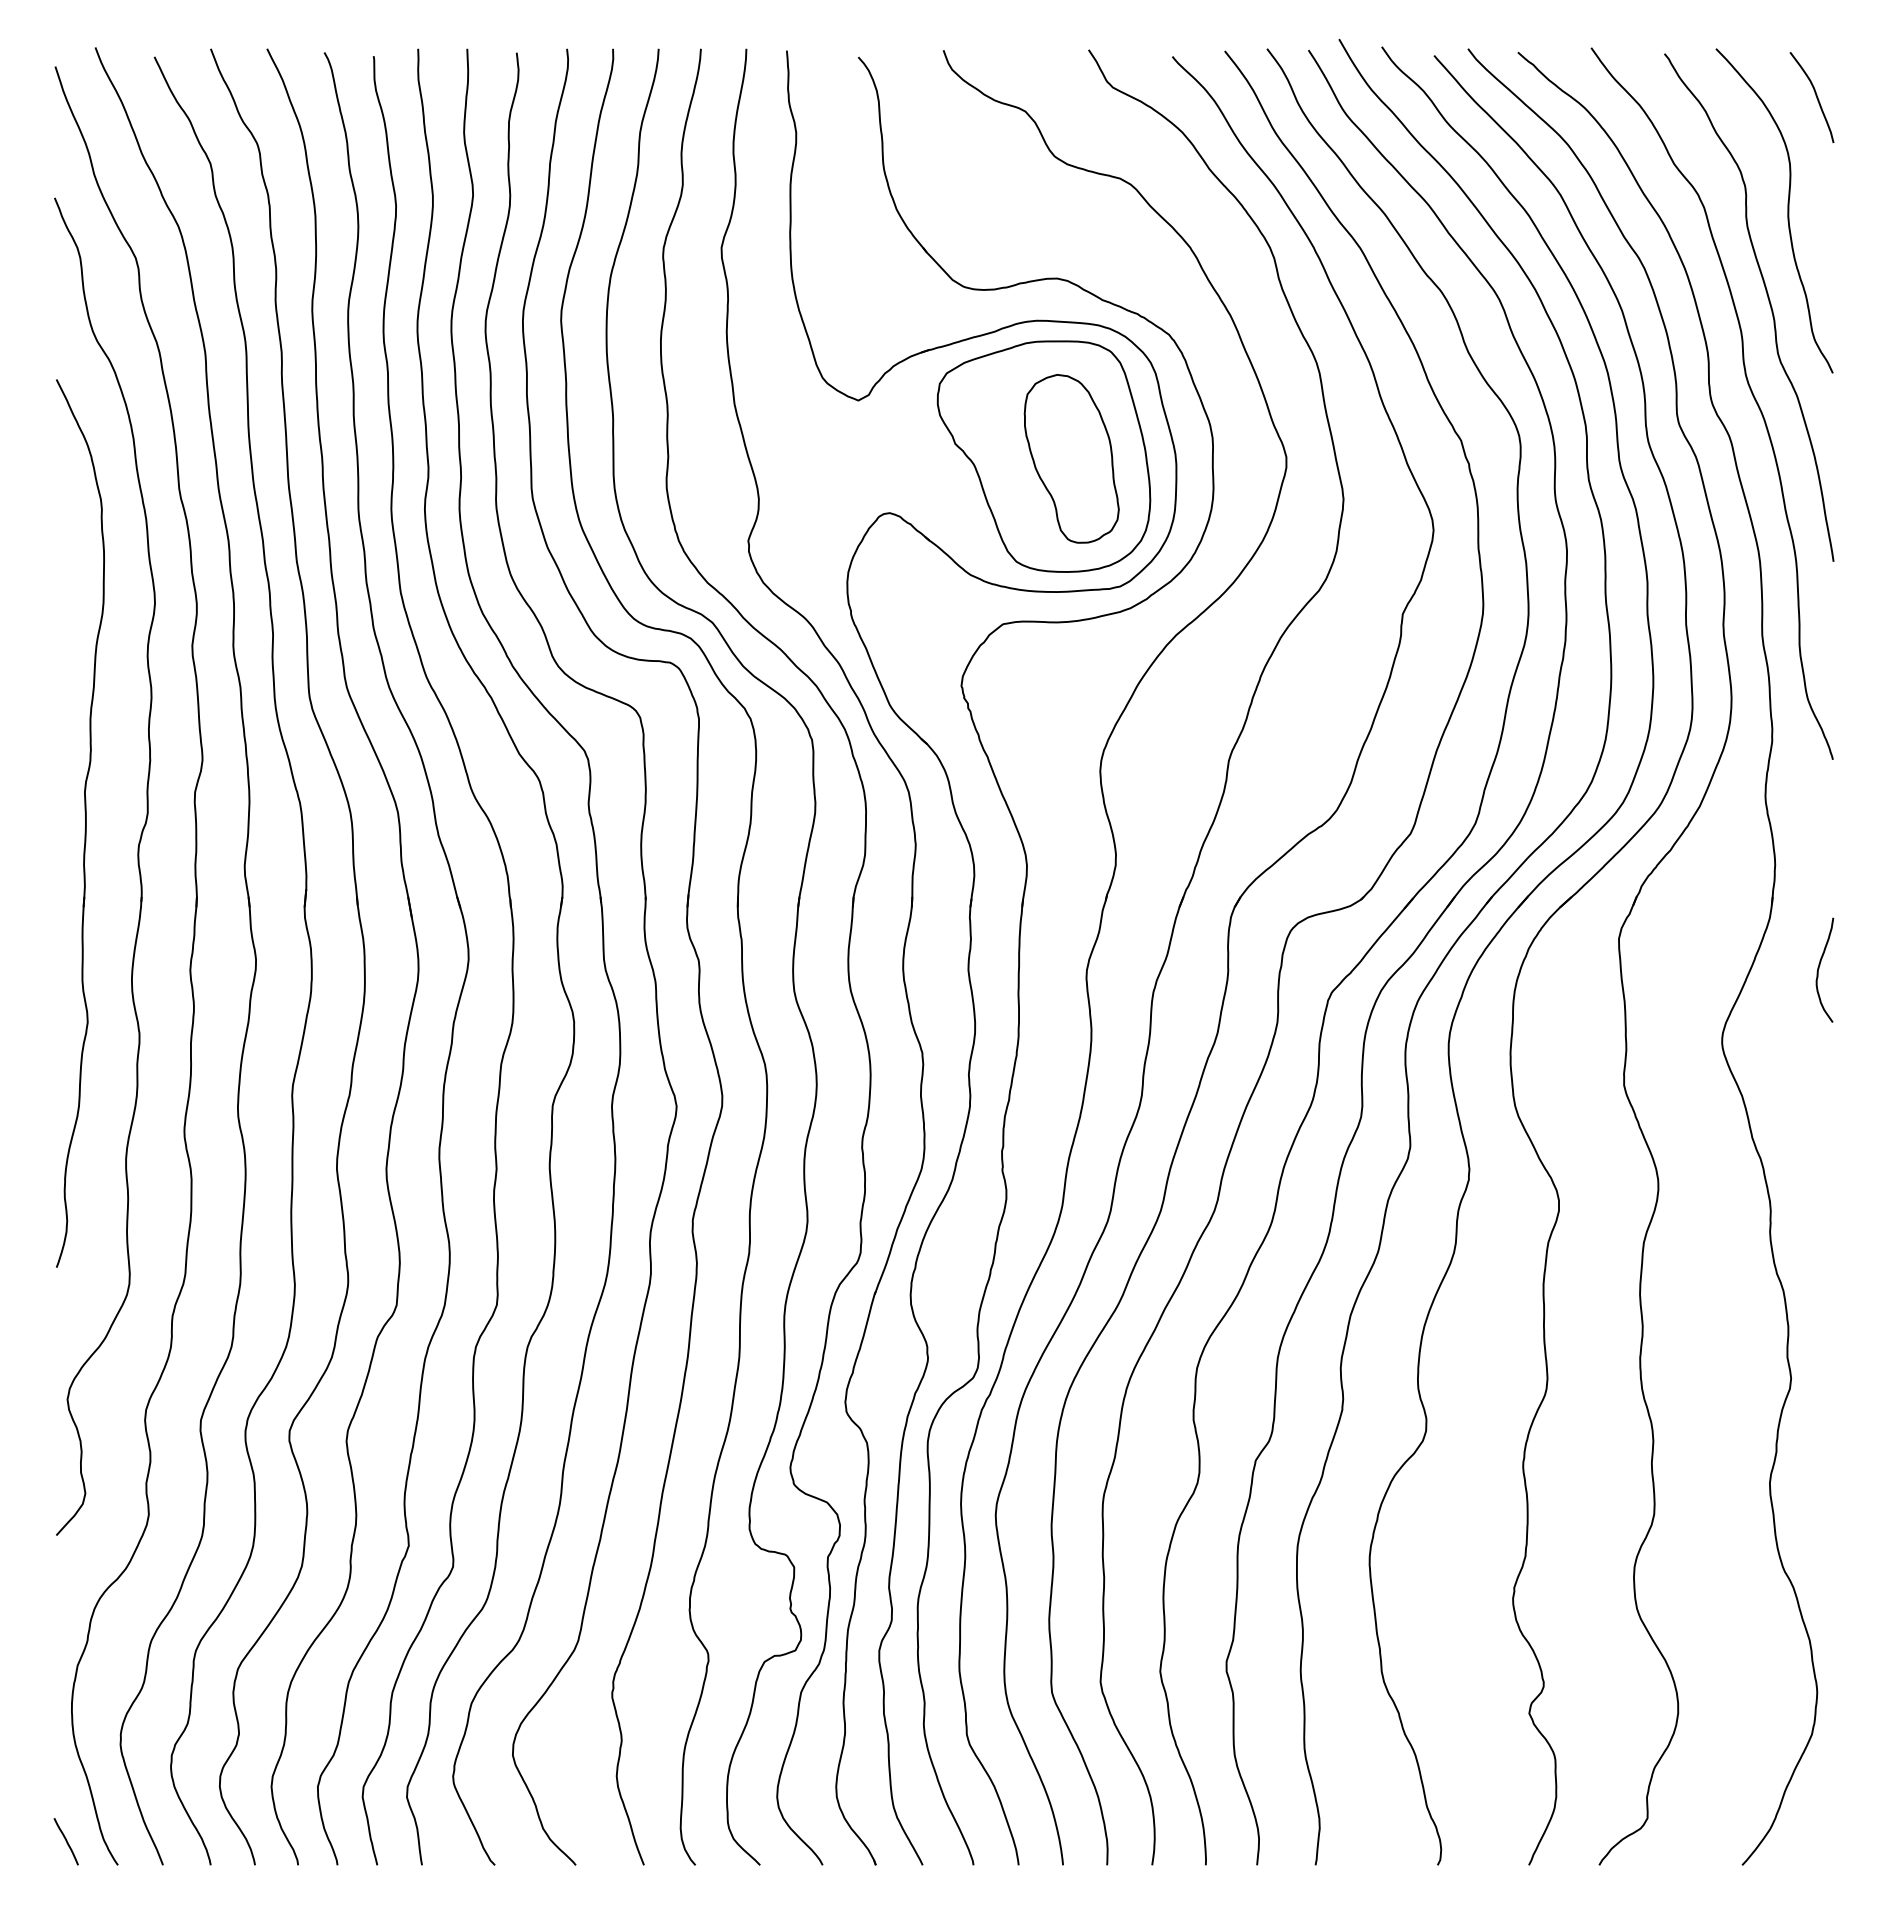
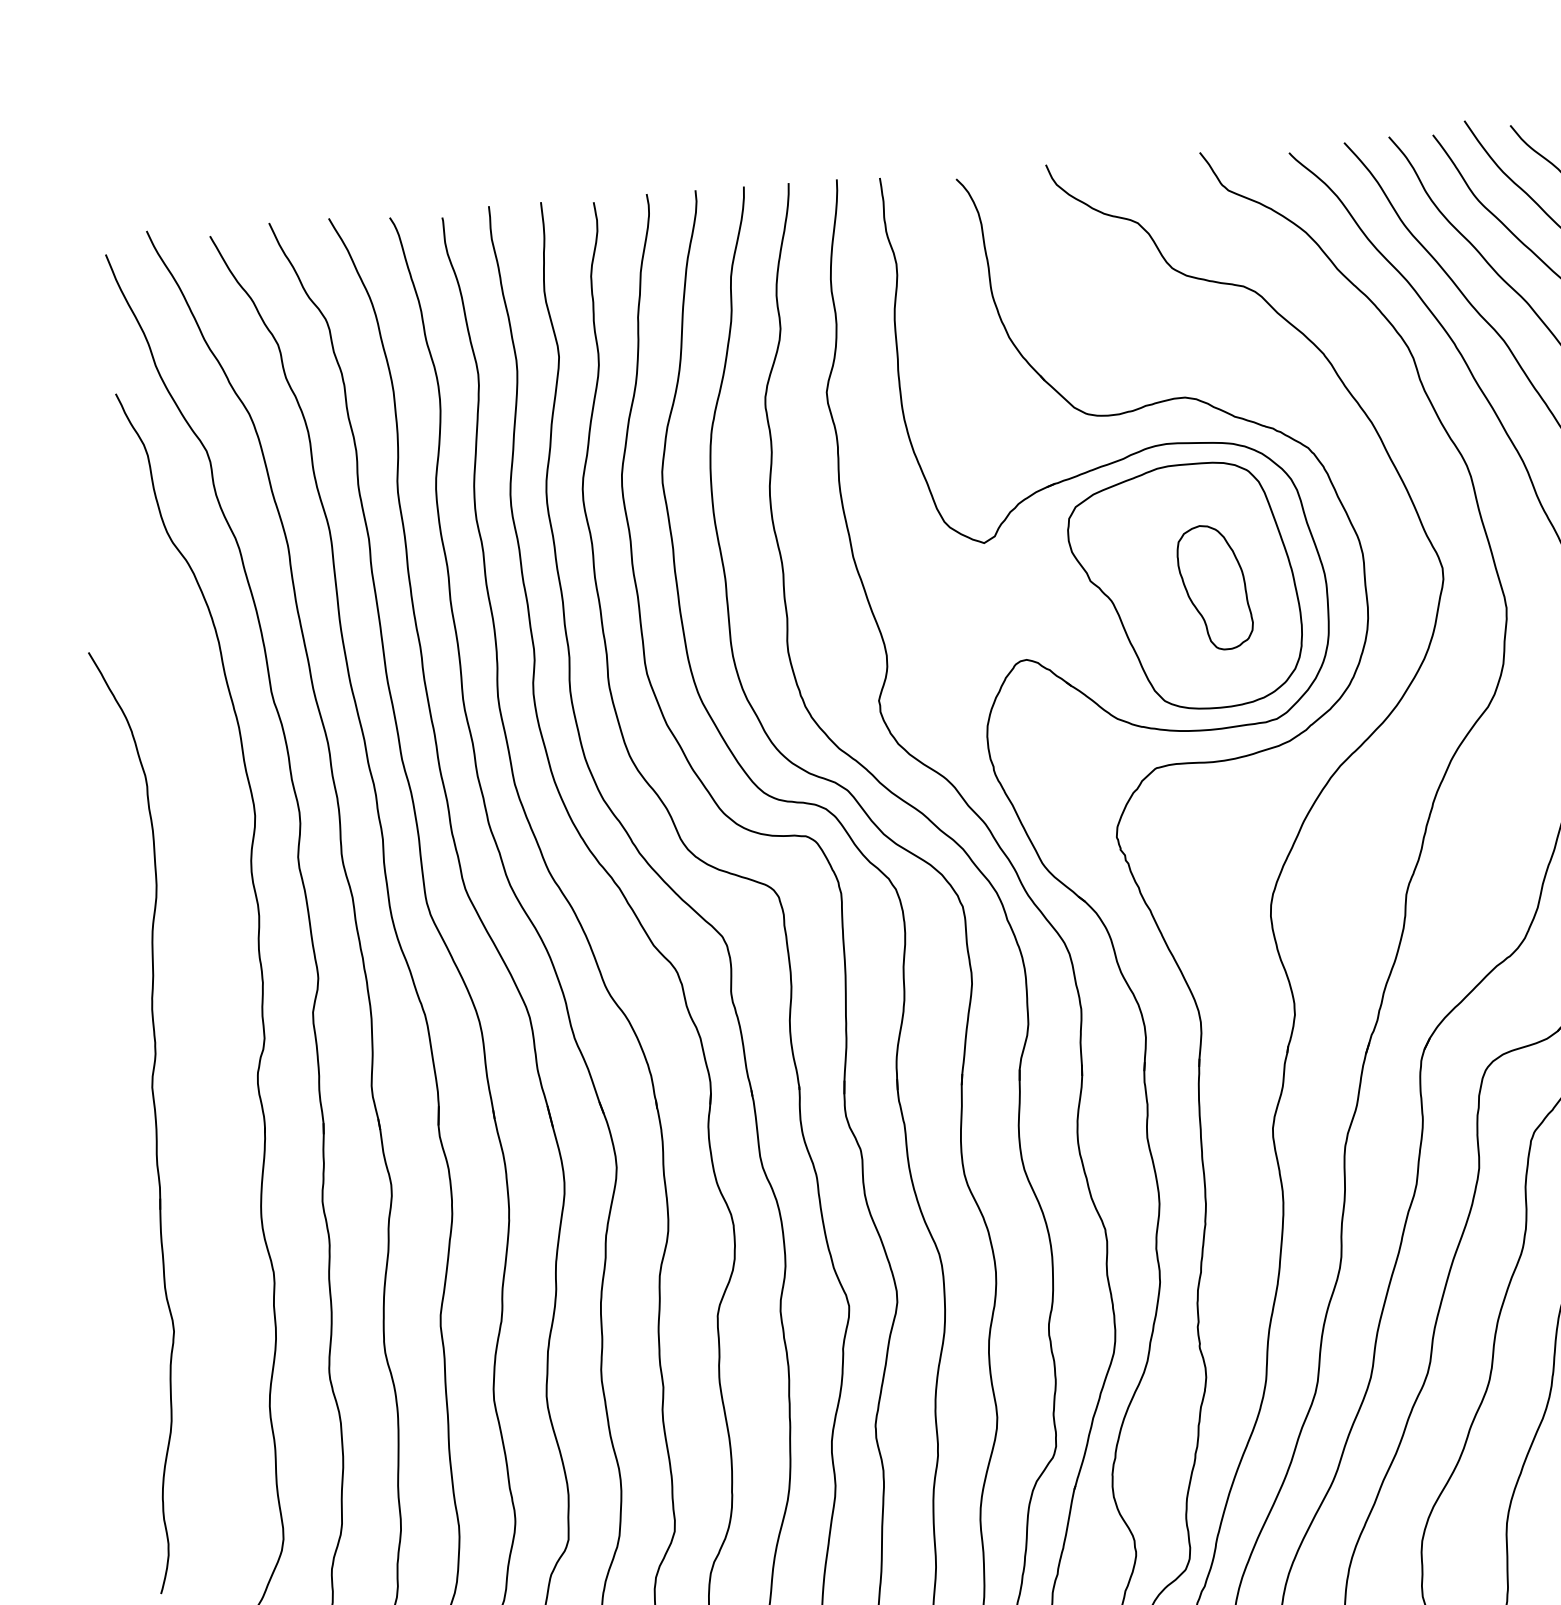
part: (1071, 458) -> (1214, 587), size x0.7
part: (80, 823) -> (150, 1121), moved

